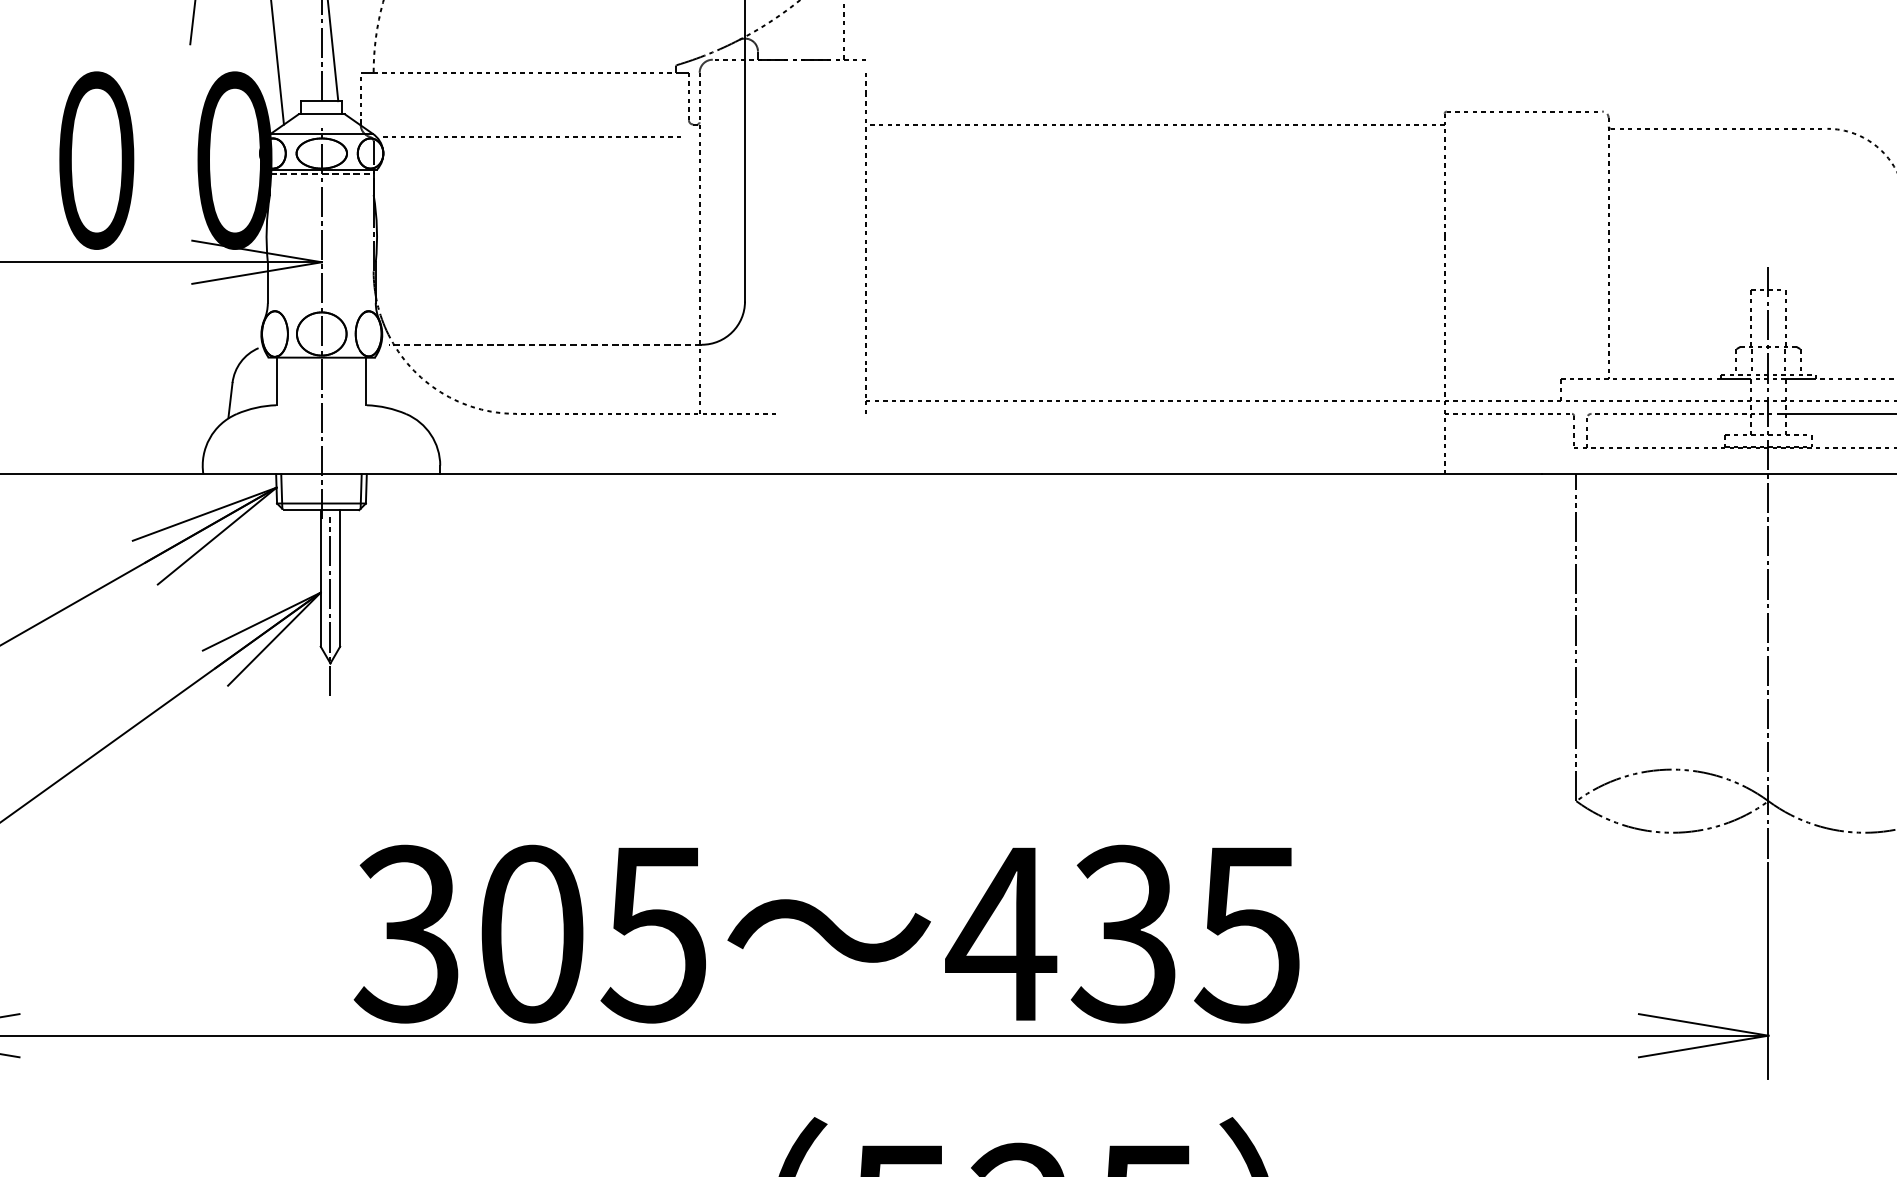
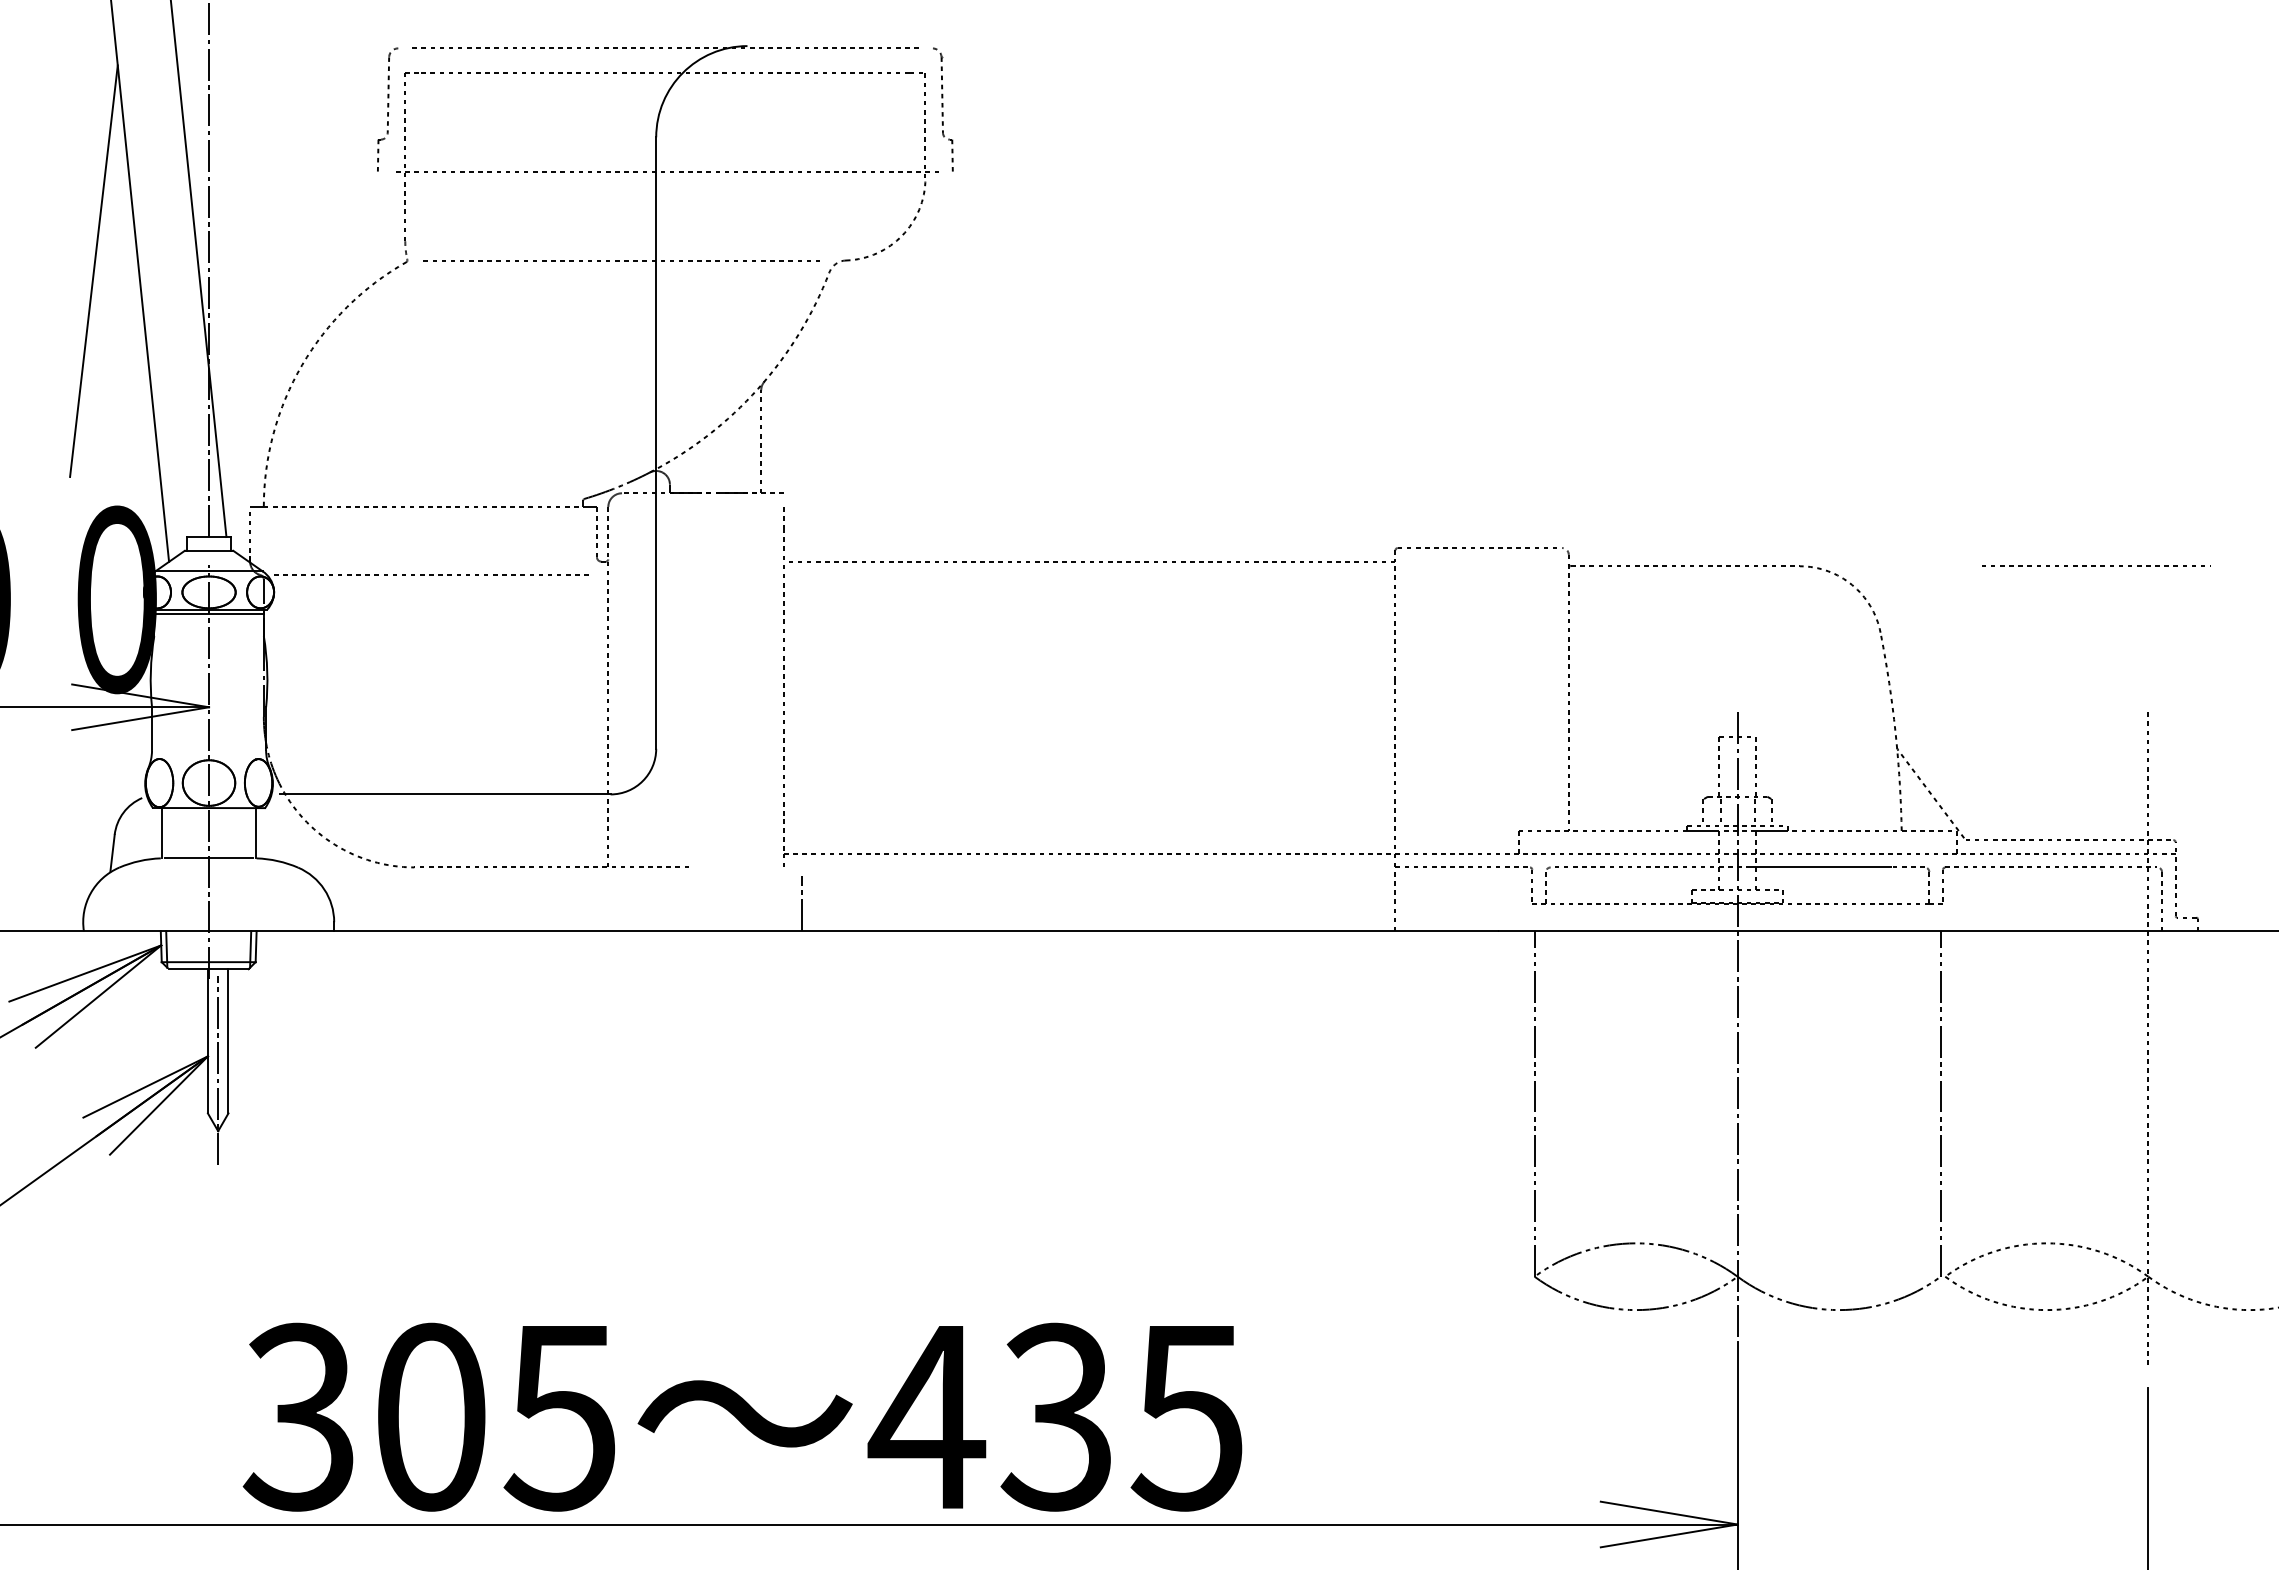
line: (322, 174) -> (209, 614), dashed -> solid
line: (544, 344) -> (444, 794), dashed -> solid
line: (321, 405) -> (208, 858), added
line: (883, 447) -> (802, 903), added

